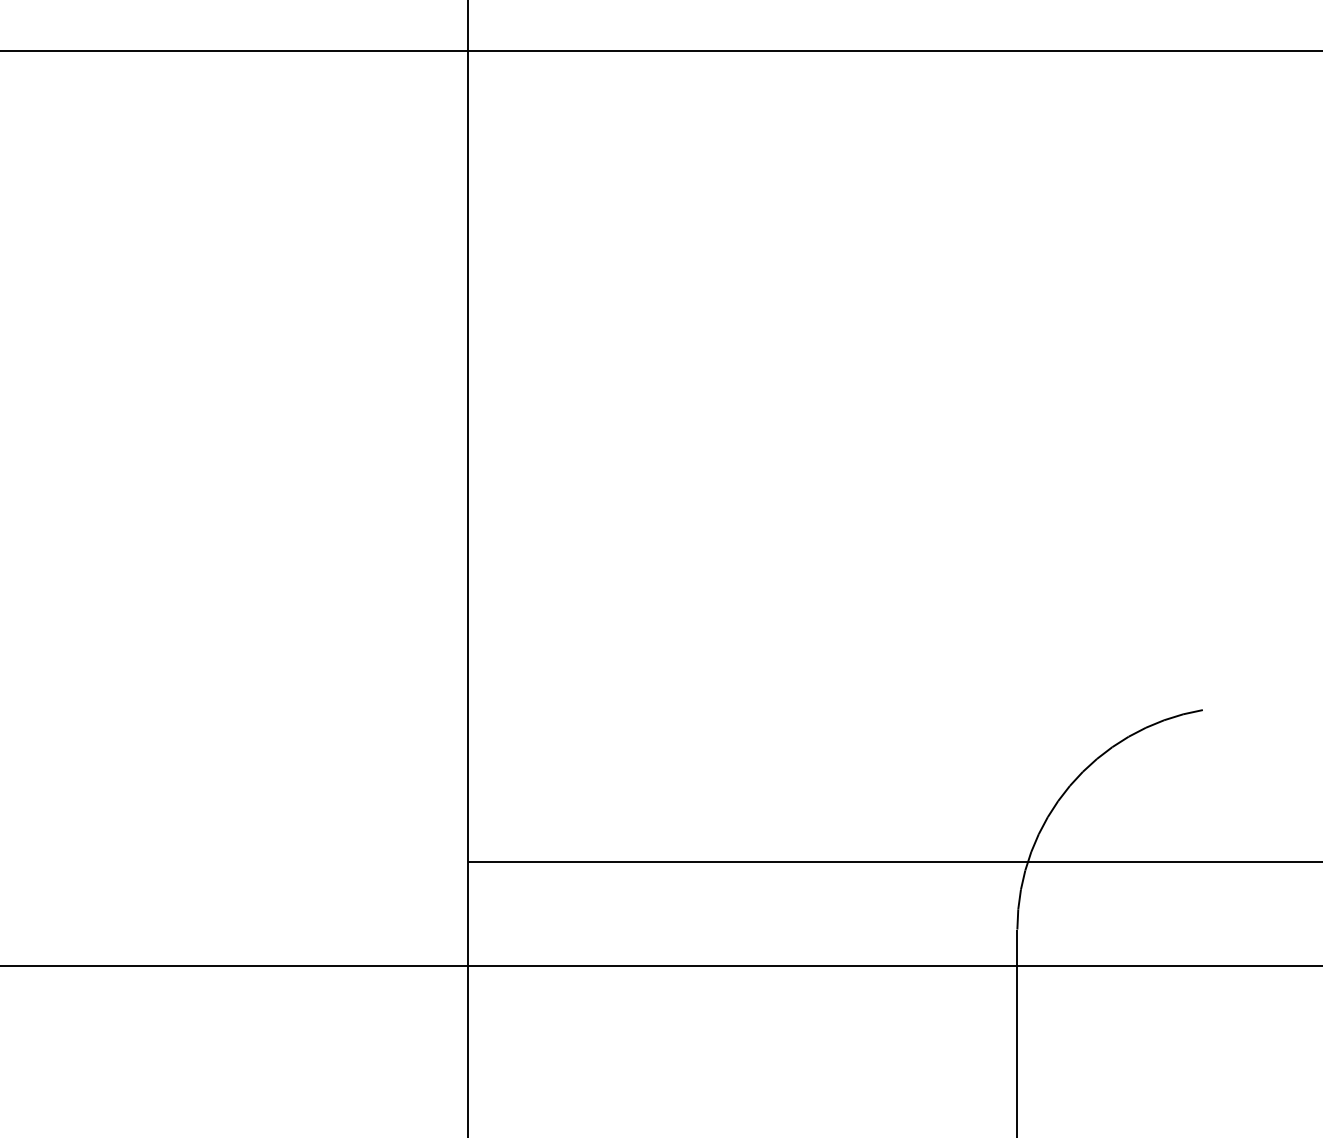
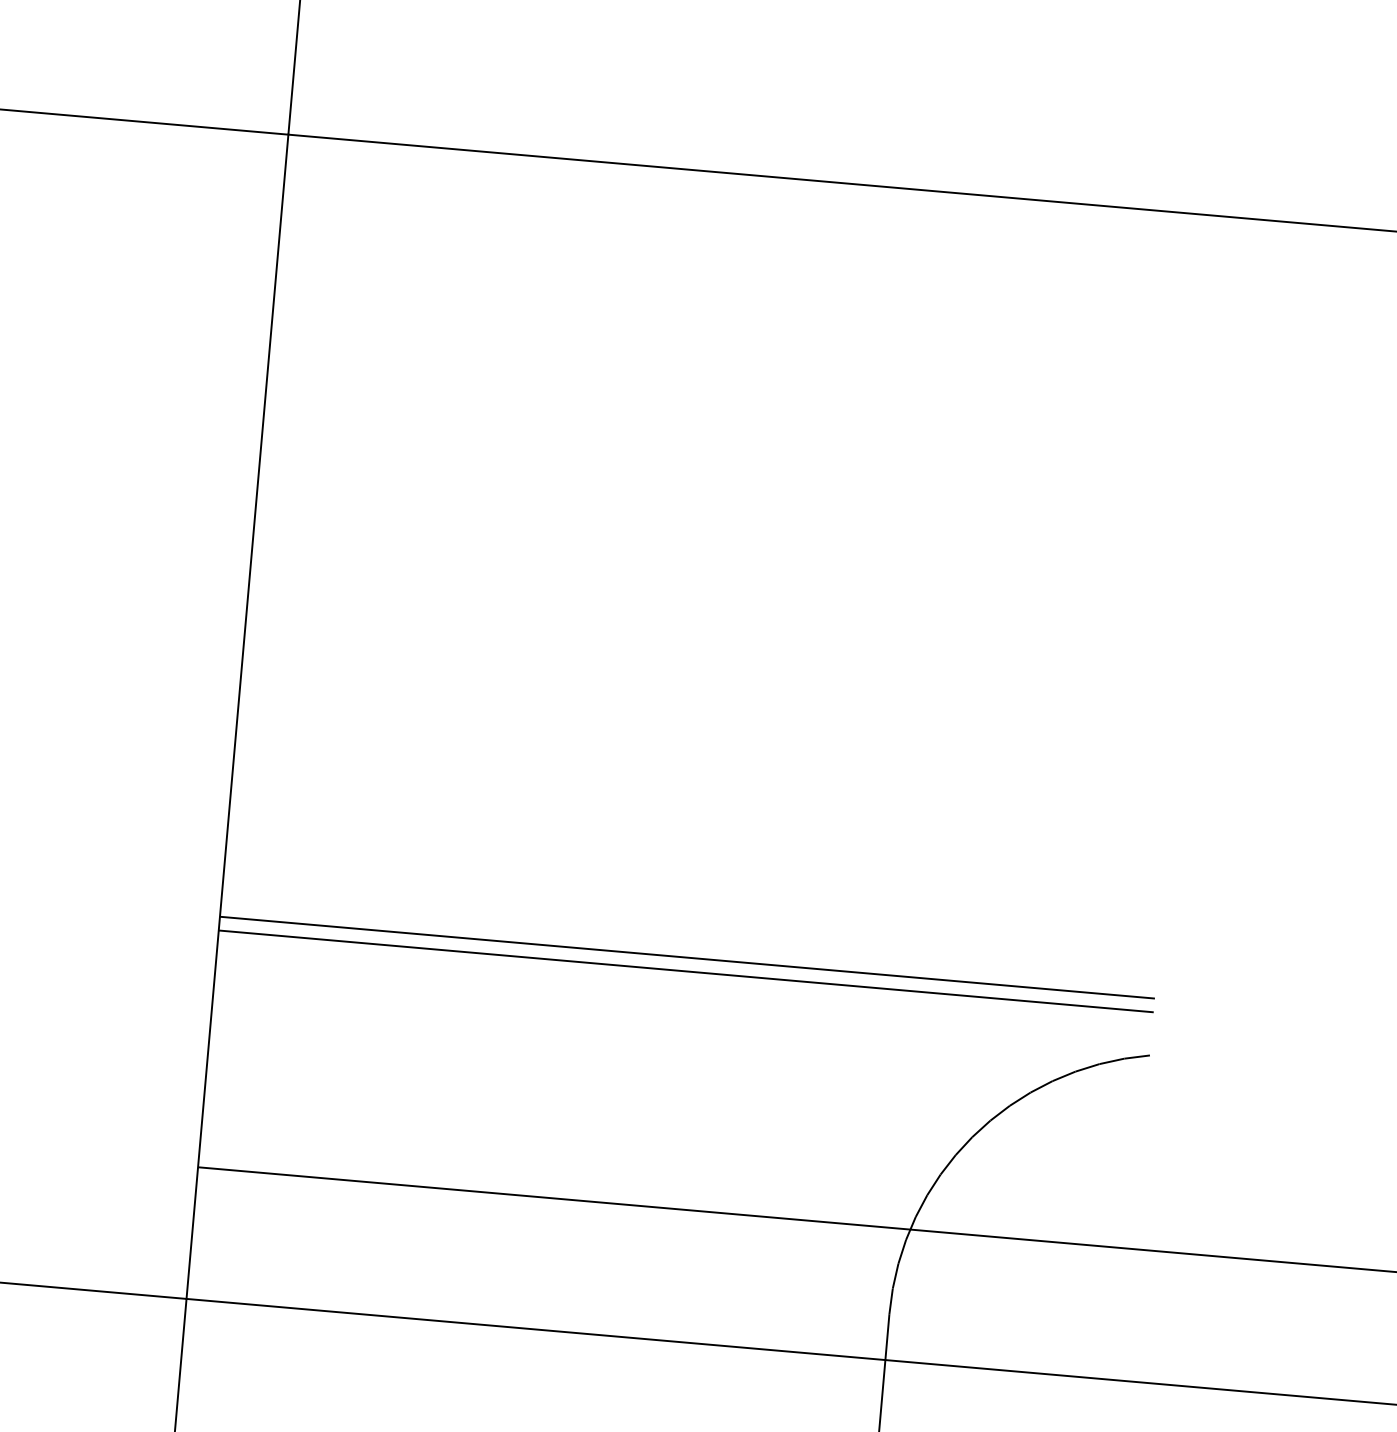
line: (835, 665) -> (687, 957), added
line: (835, 676) -> (686, 971), added

